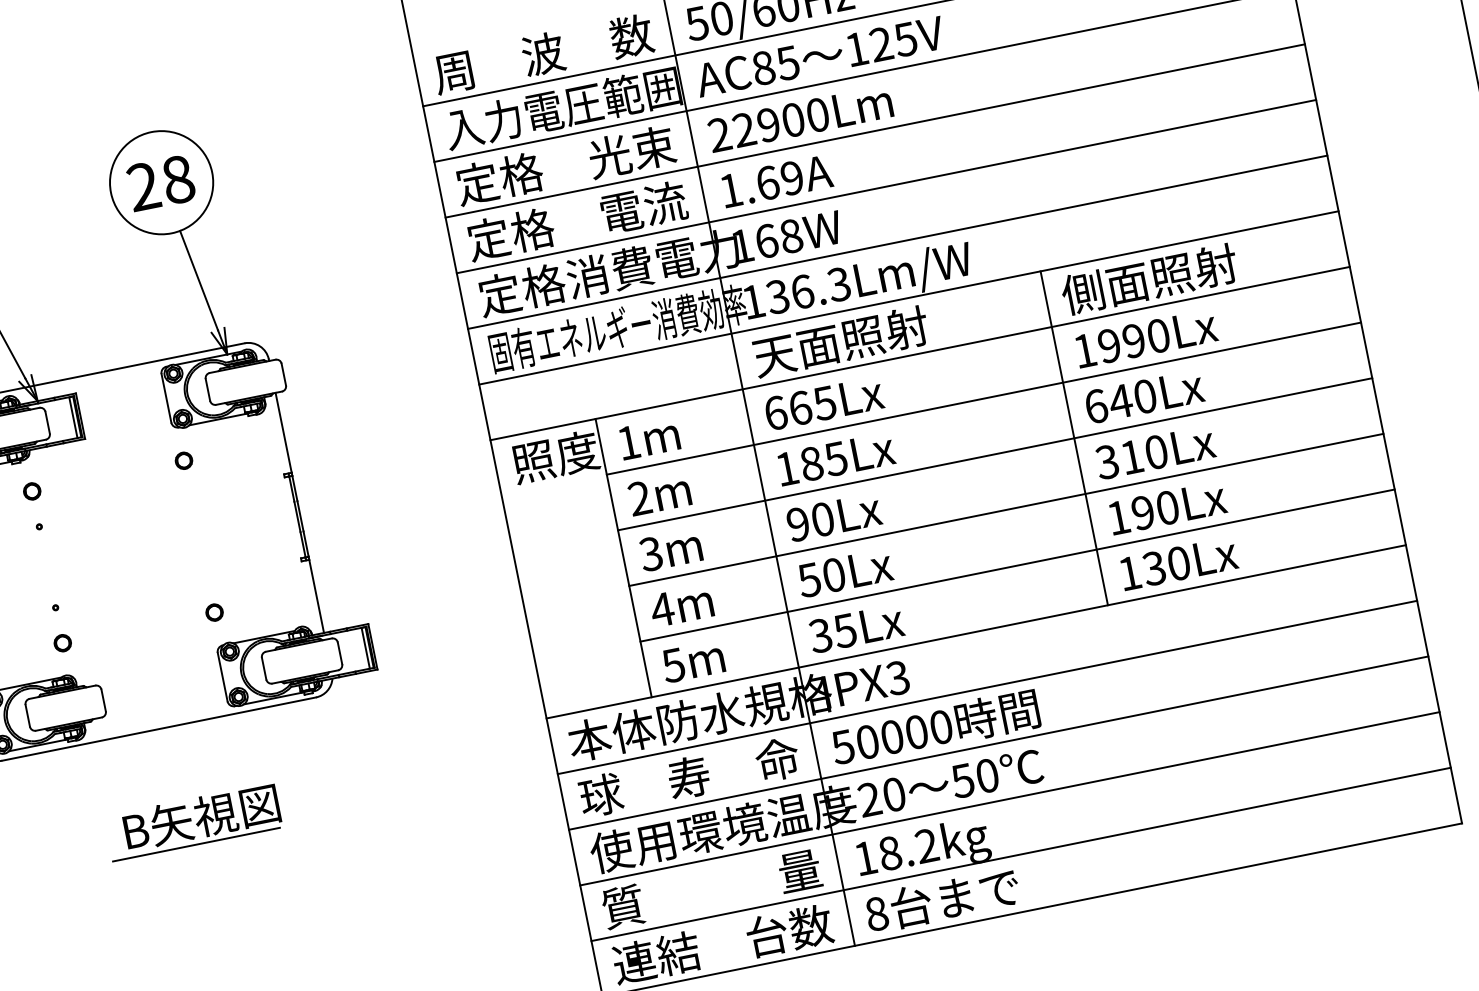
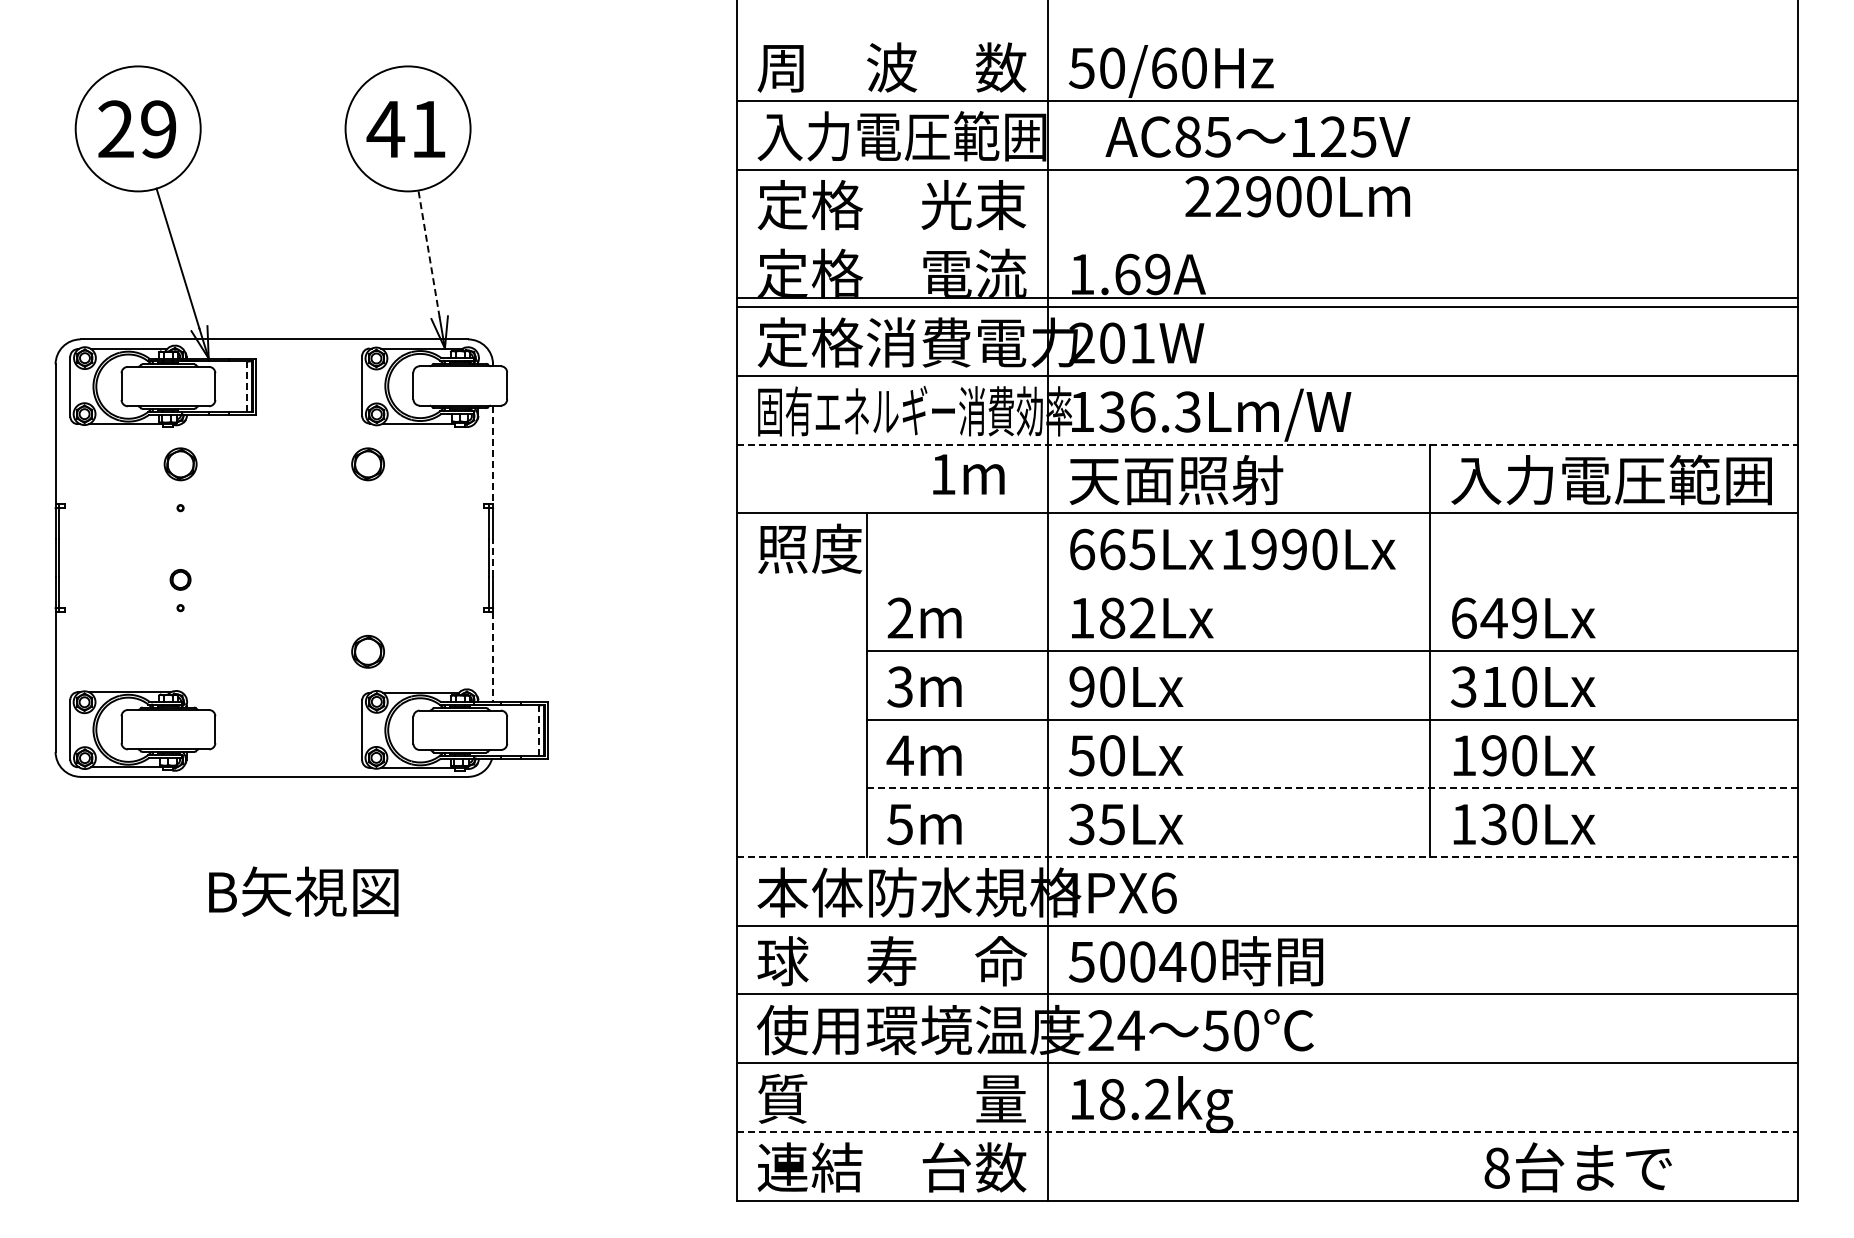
text: (819, 56) -> (1257, 136), moved
text: (800, 118) -> (1297, 196), moved
line: (875, 131) -> (1267, 298), moved
text: (160, 183) -> (406, 129), 28 -> 41
text: (766, 240) -> (1112, 342), 168W -> 201W
text: (1192, 270) -> (1610, 479), 側面照射 -> 入力電圧範囲
line: (198, 280) -> (428, 253), solid -> dashed
line: (908, 297) -> (1267, 444), solid -> dashed
text: (1146, 338) -> (1309, 549), moved
text: (1145, 396) -> (1524, 617), 640Lx -> 649Lx
line: (983, 399) -> (1332, 582), removed
line: (73, 417) -> (247, 386), solid -> dashed
line: (284, 433) -> (493, 455), solid -> dashed
text: (649, 438) -> (968, 474), moved
text: (835, 458) -> (1142, 617), 185Lx -> 182Lx
part: (183, 461) -> (367, 464), size x1.6
part: (32, 491) -> (180, 464), size x1.6
line: (300, 516) -> (493, 558), solid -> dashed
line: (1017, 565) -> (1332, 788), solid -> dashed
line: (317, 596) -> (493, 657), solid -> dashed
part: (214, 612) -> (367, 651), size x1.6
line: (976, 632) -> (1267, 857), solid -> dashed
part: (62, 642) -> (180, 579), moved
line: (365, 648) -> (538, 730), solid -> dashed
text: (897, 677) -> (1163, 892), IPX3 -> IPX6
text: (916, 731) -> (1172, 961), 50000 -> 50040
text: (893, 794) -> (1130, 1030), -20 -> -24
line: (196, 845) -> (290, 923), removed
line: (1020, 854) -> (1267, 1131), solid -> dashed
text: (941, 900) -> (1577, 1167), moved

